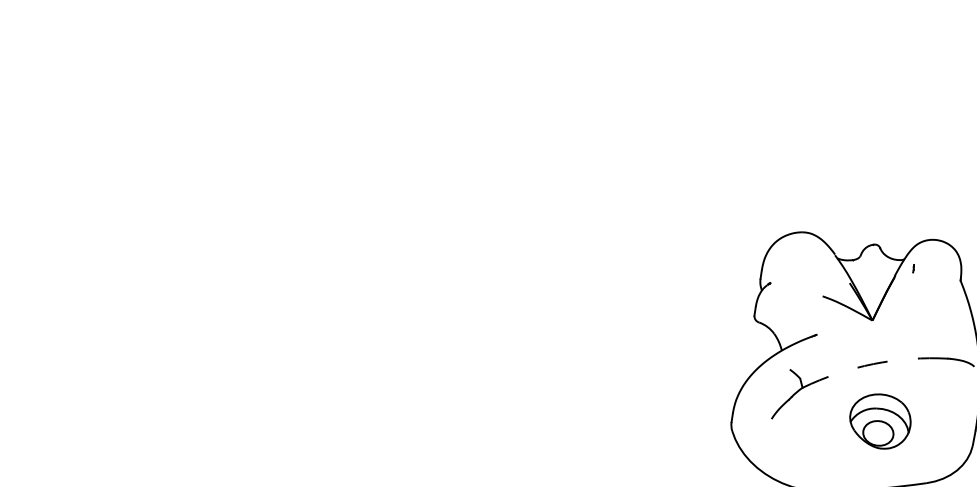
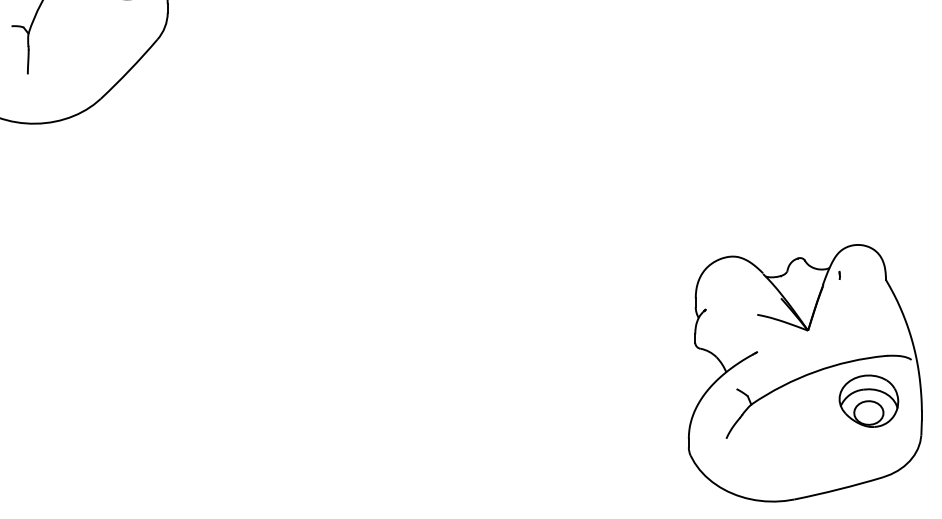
arc: (873, 363) -> (815, 371), dashed -> solid
part: (879, 420) -> (868, 400), moved

